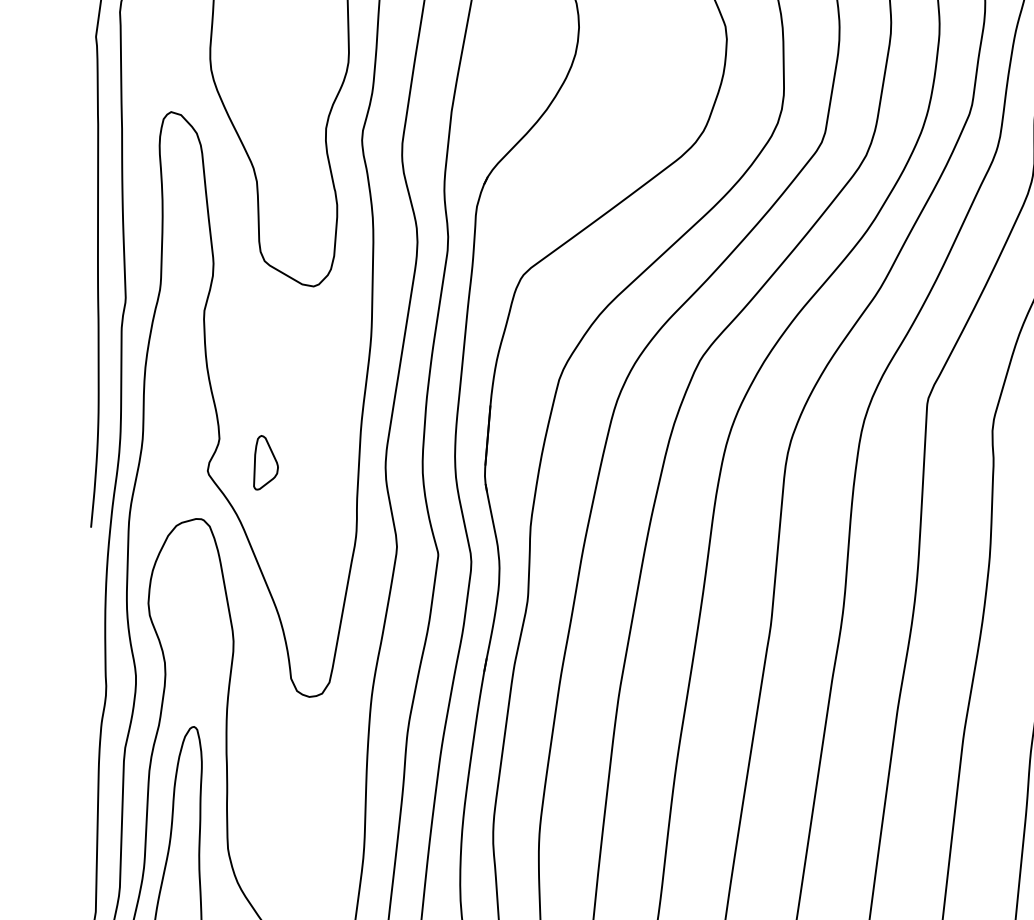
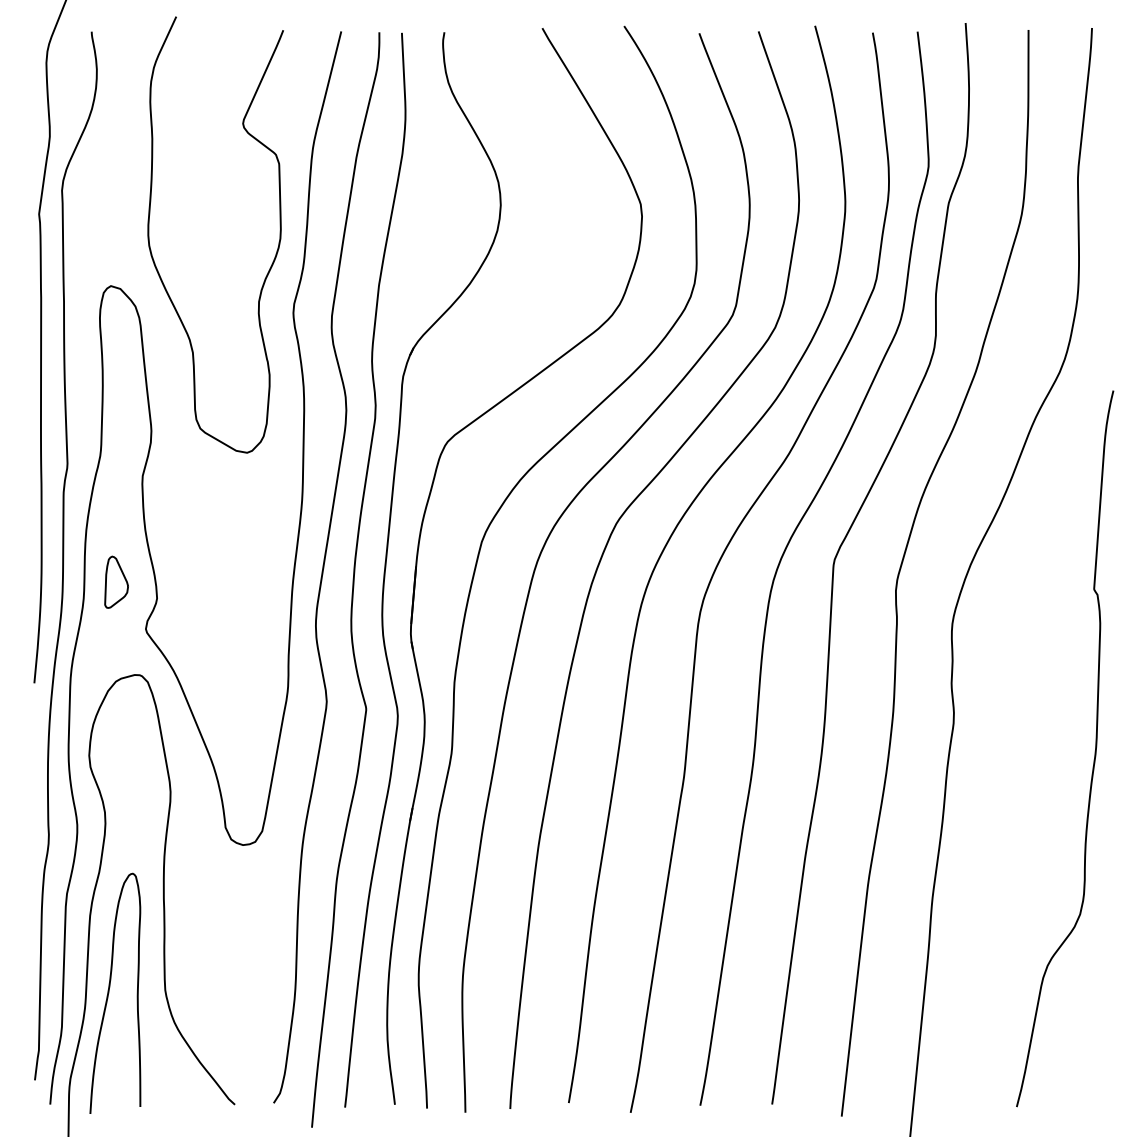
part: (265, 461) -> (116, 581), moved

